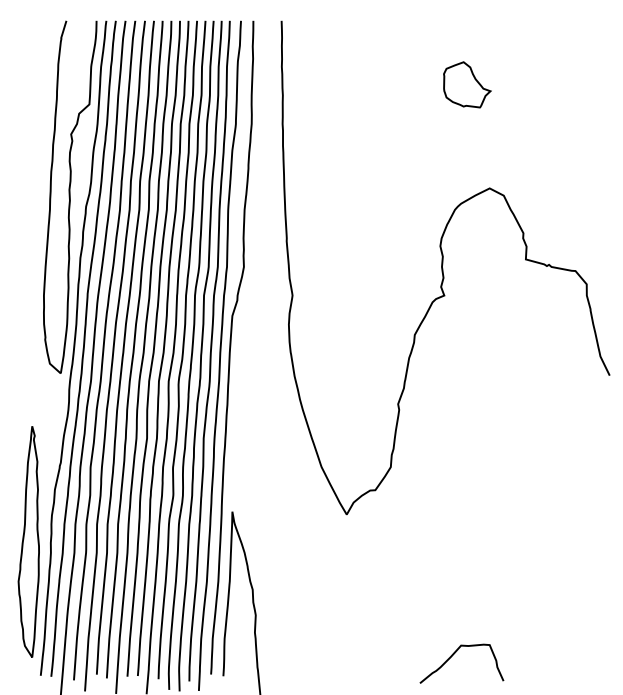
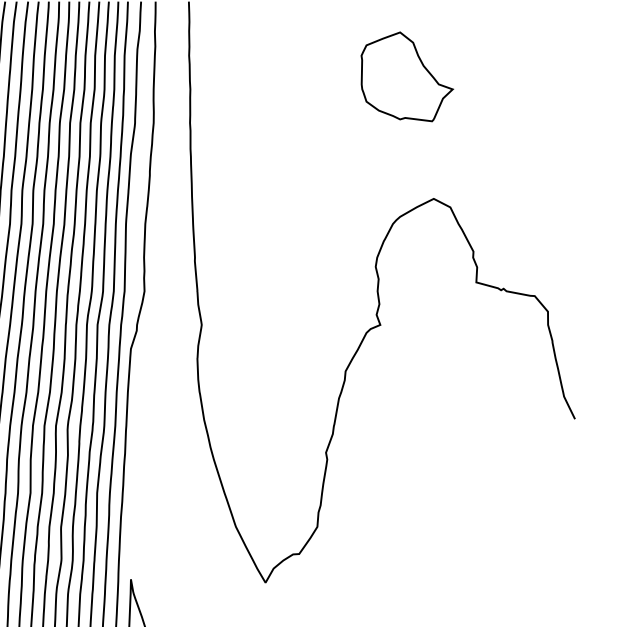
part: (467, 84) -> (407, 76), size x1.67

